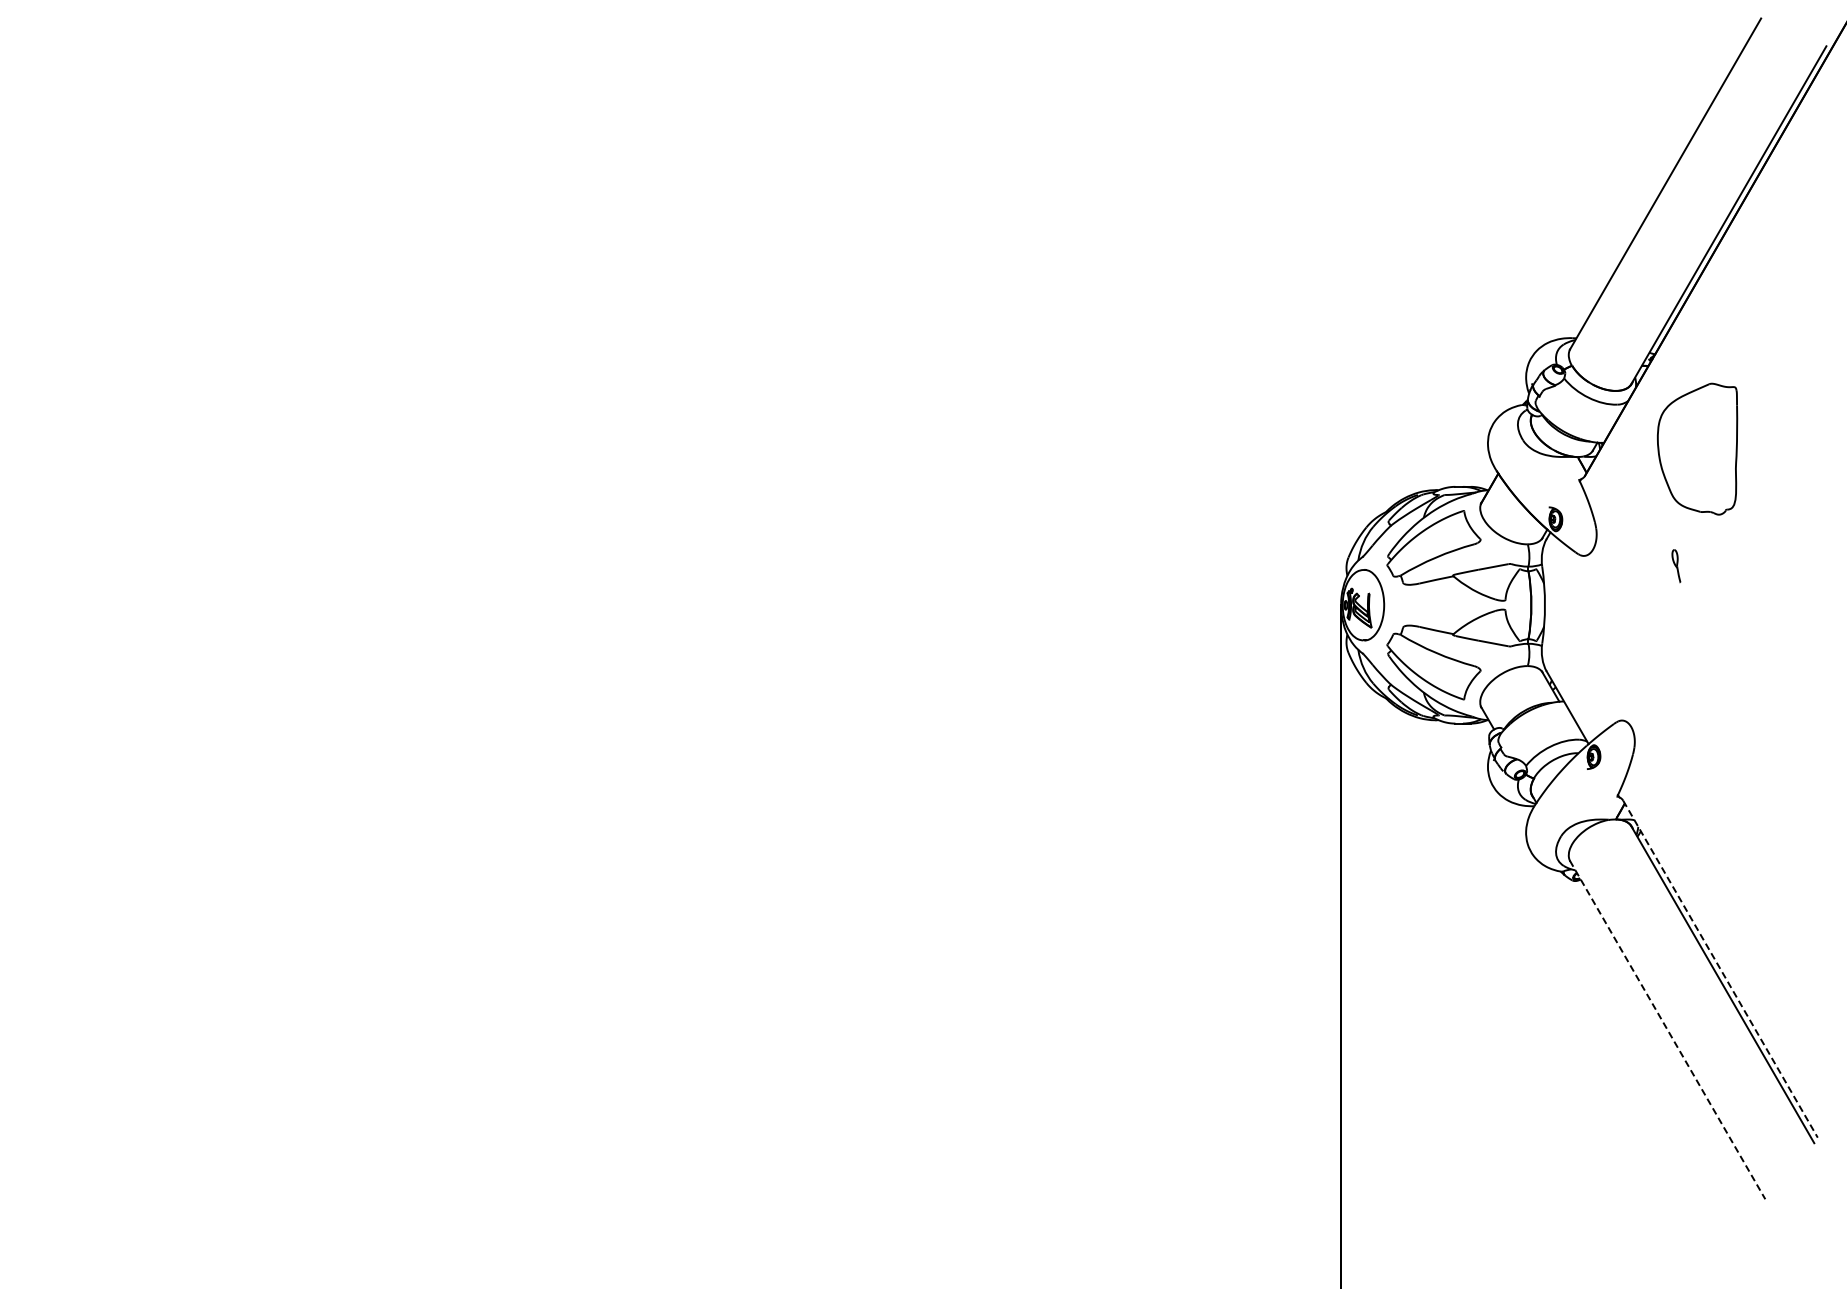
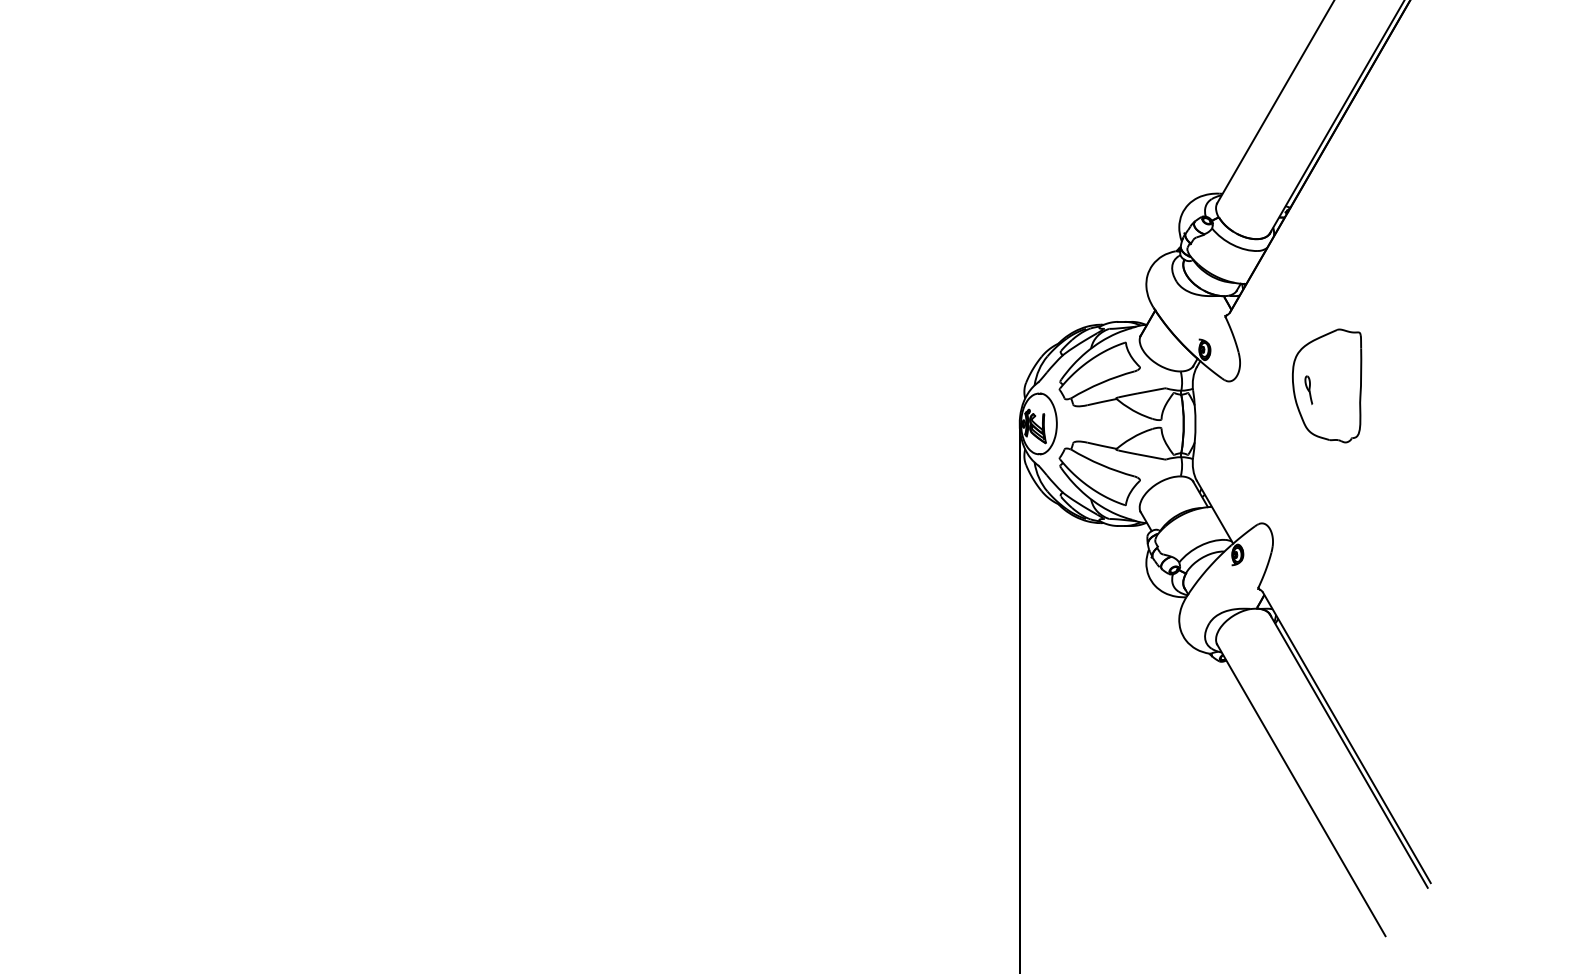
part: (1697, 448) -> (1327, 385), moved
line: (1720, 969) -> (1346, 738), dashed -> solid
line: (1667, 1029) -> (1301, 789), dashed -> solid

